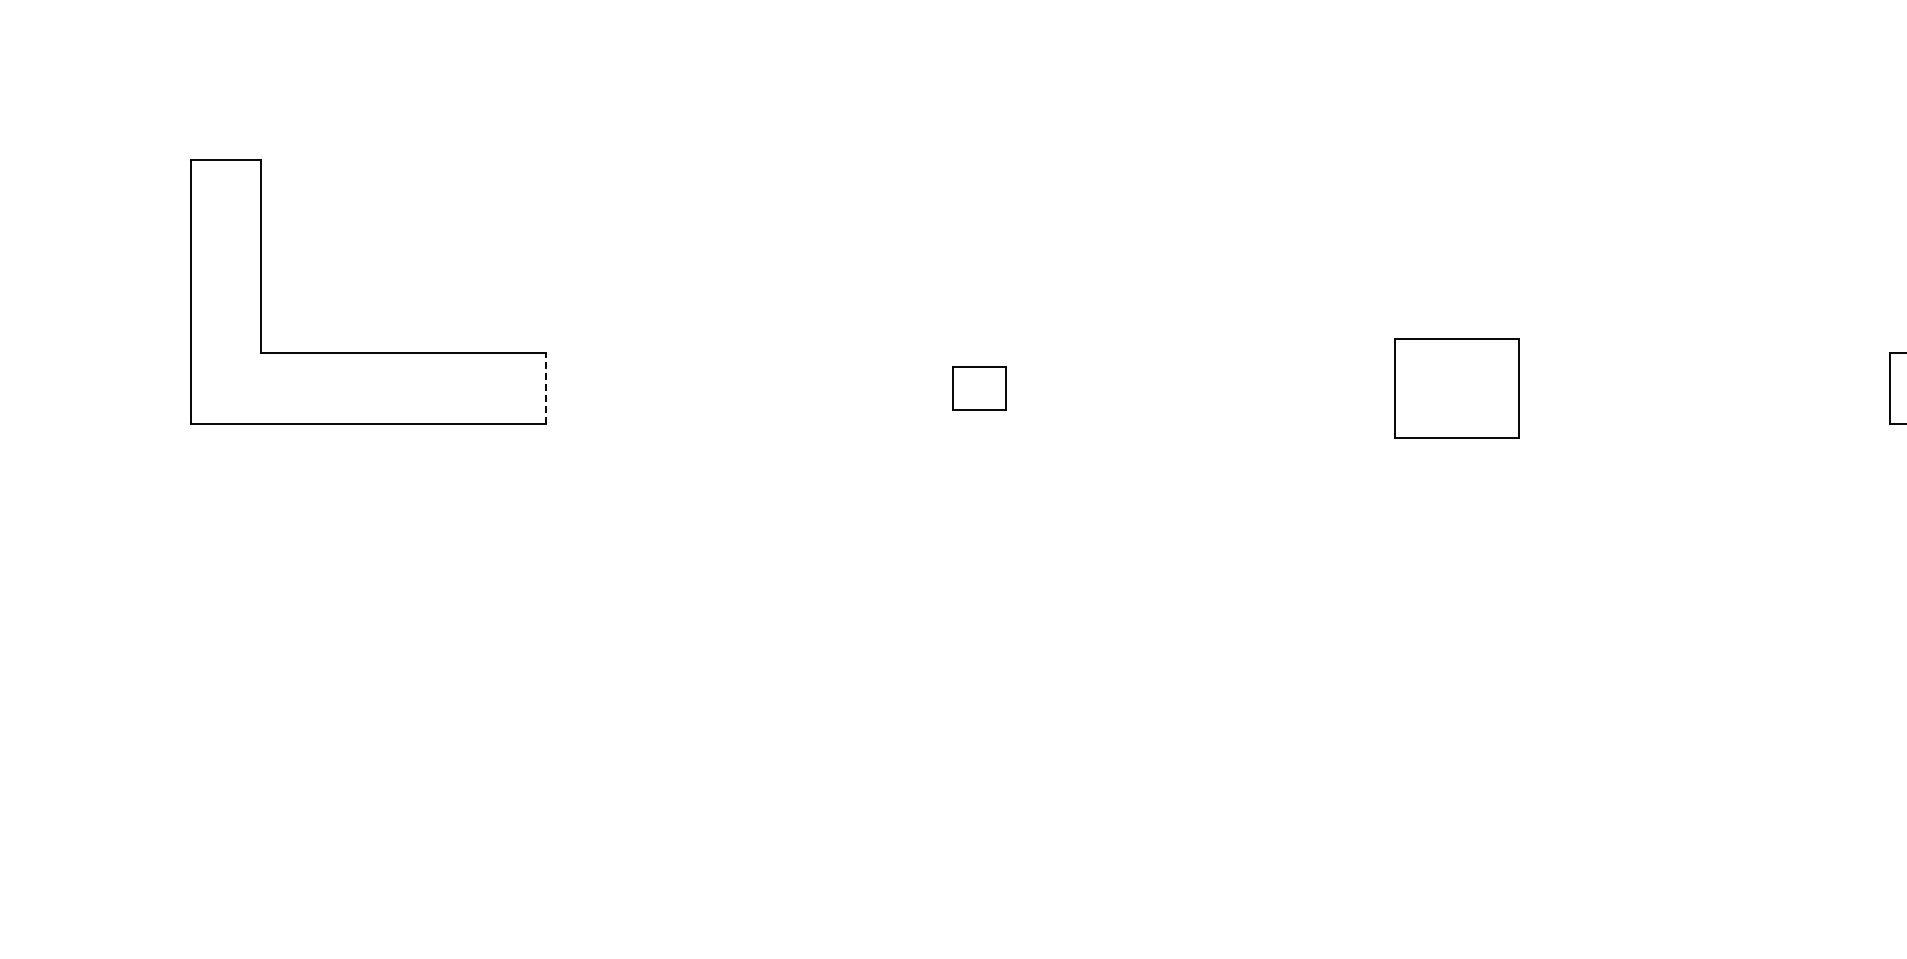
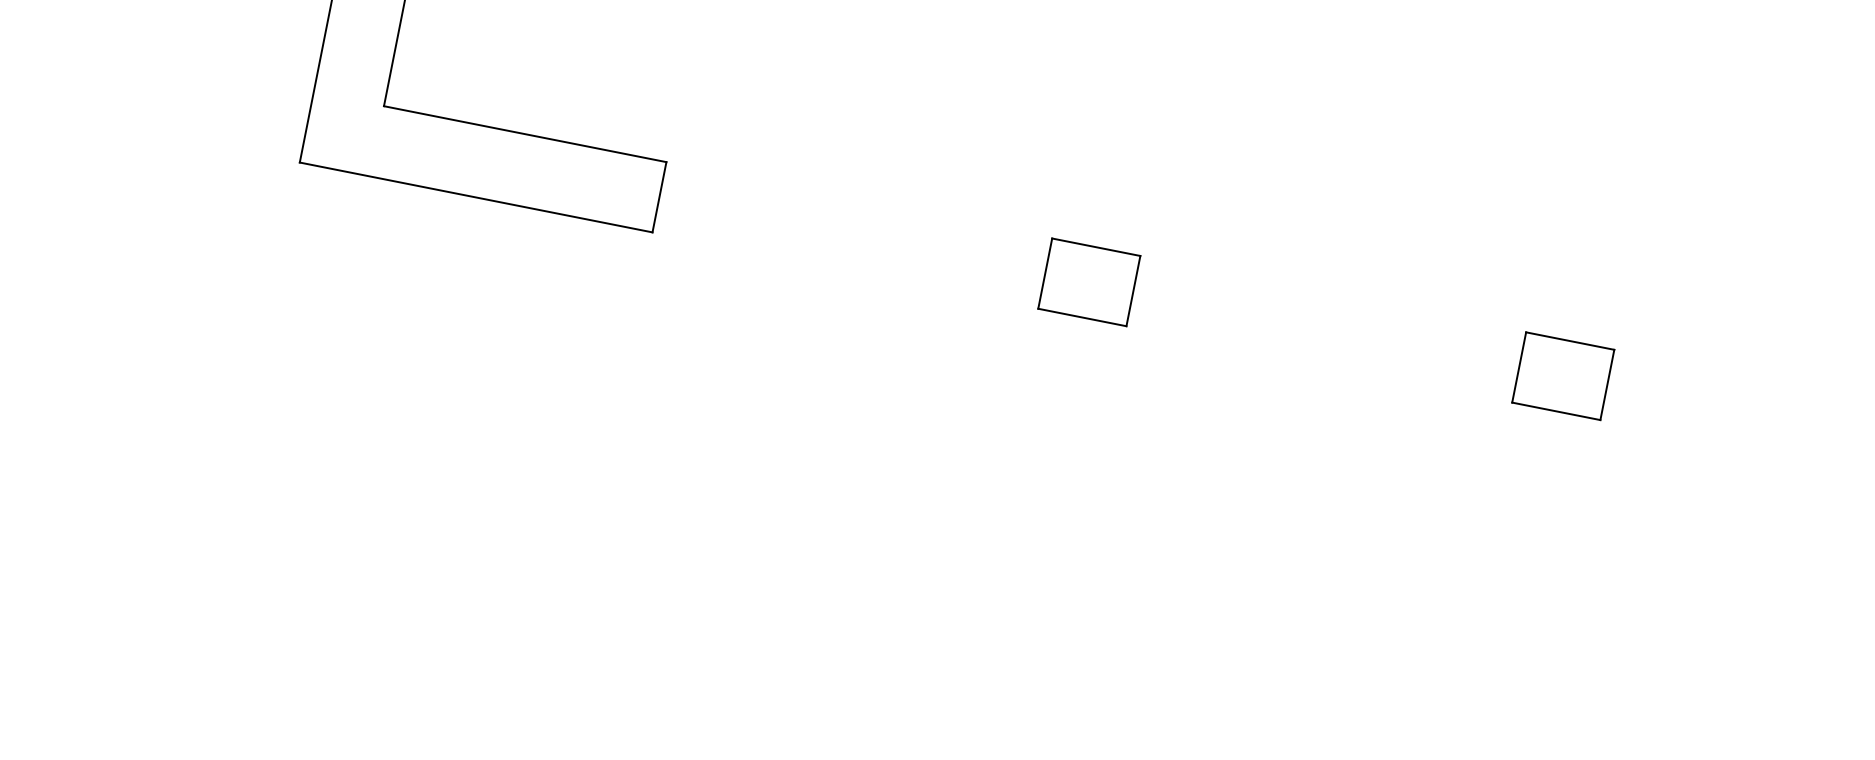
line: (546, 387) -> (660, 196), dashed -> solid
part: (979, 388) -> (1089, 282), size x1.67
part: (1457, 388) -> (1563, 376), size x0.71

